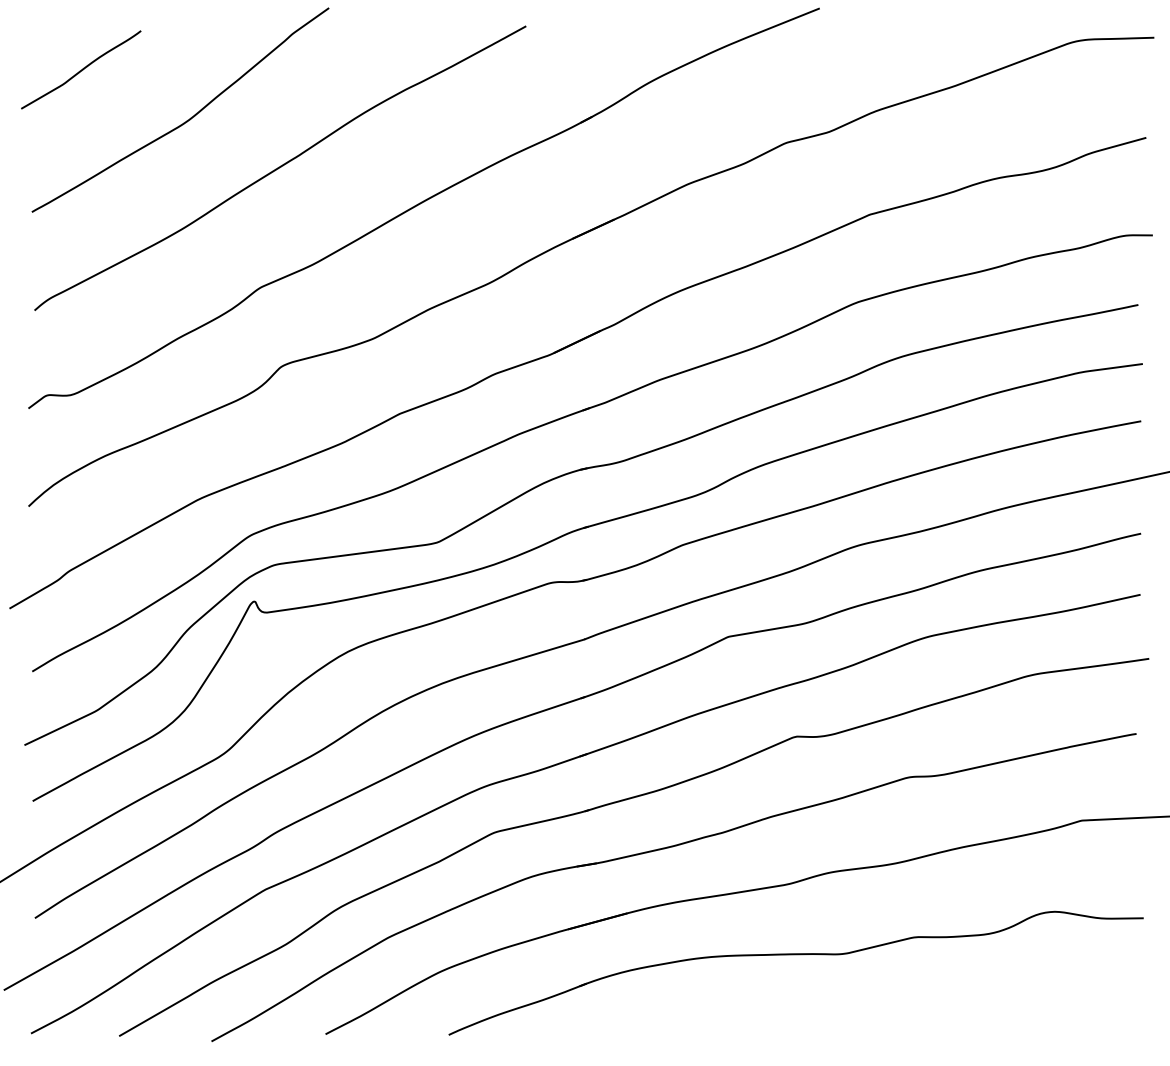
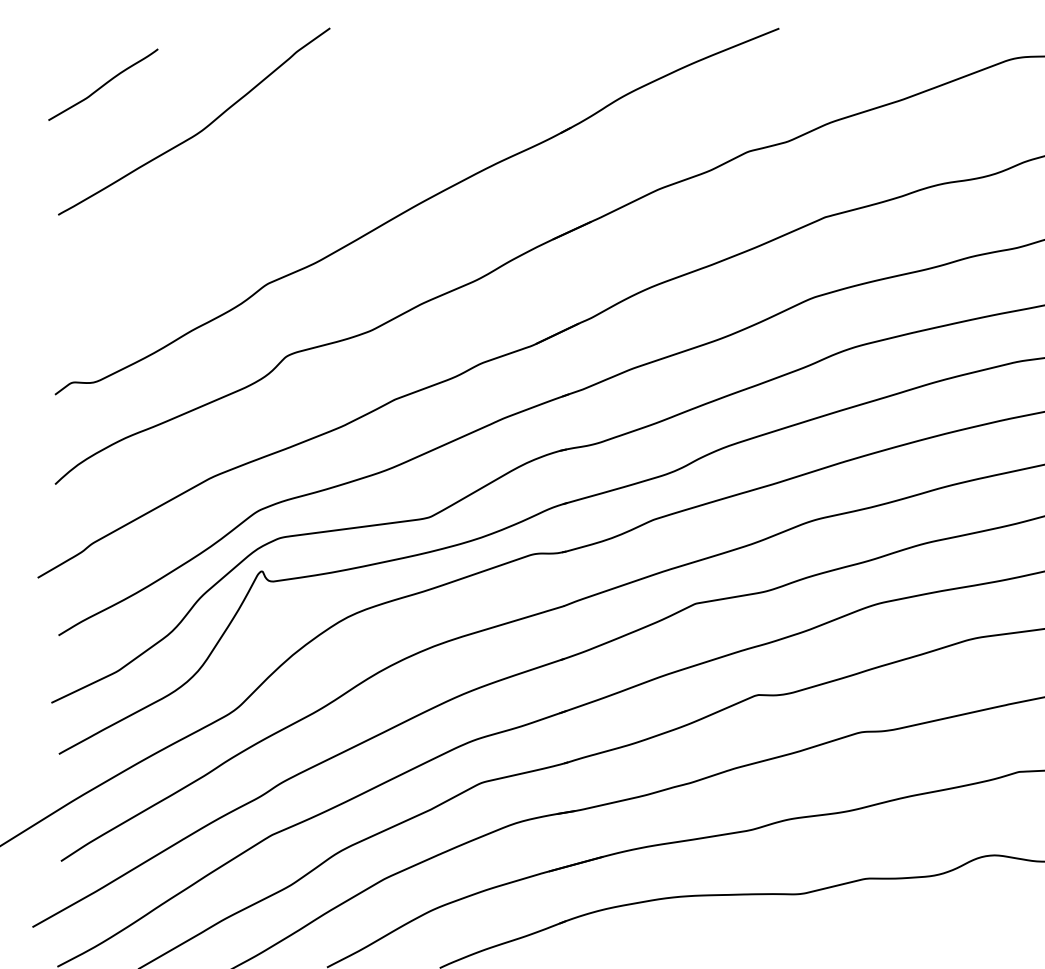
curve: (280, 167) -> (285, 174), removed

